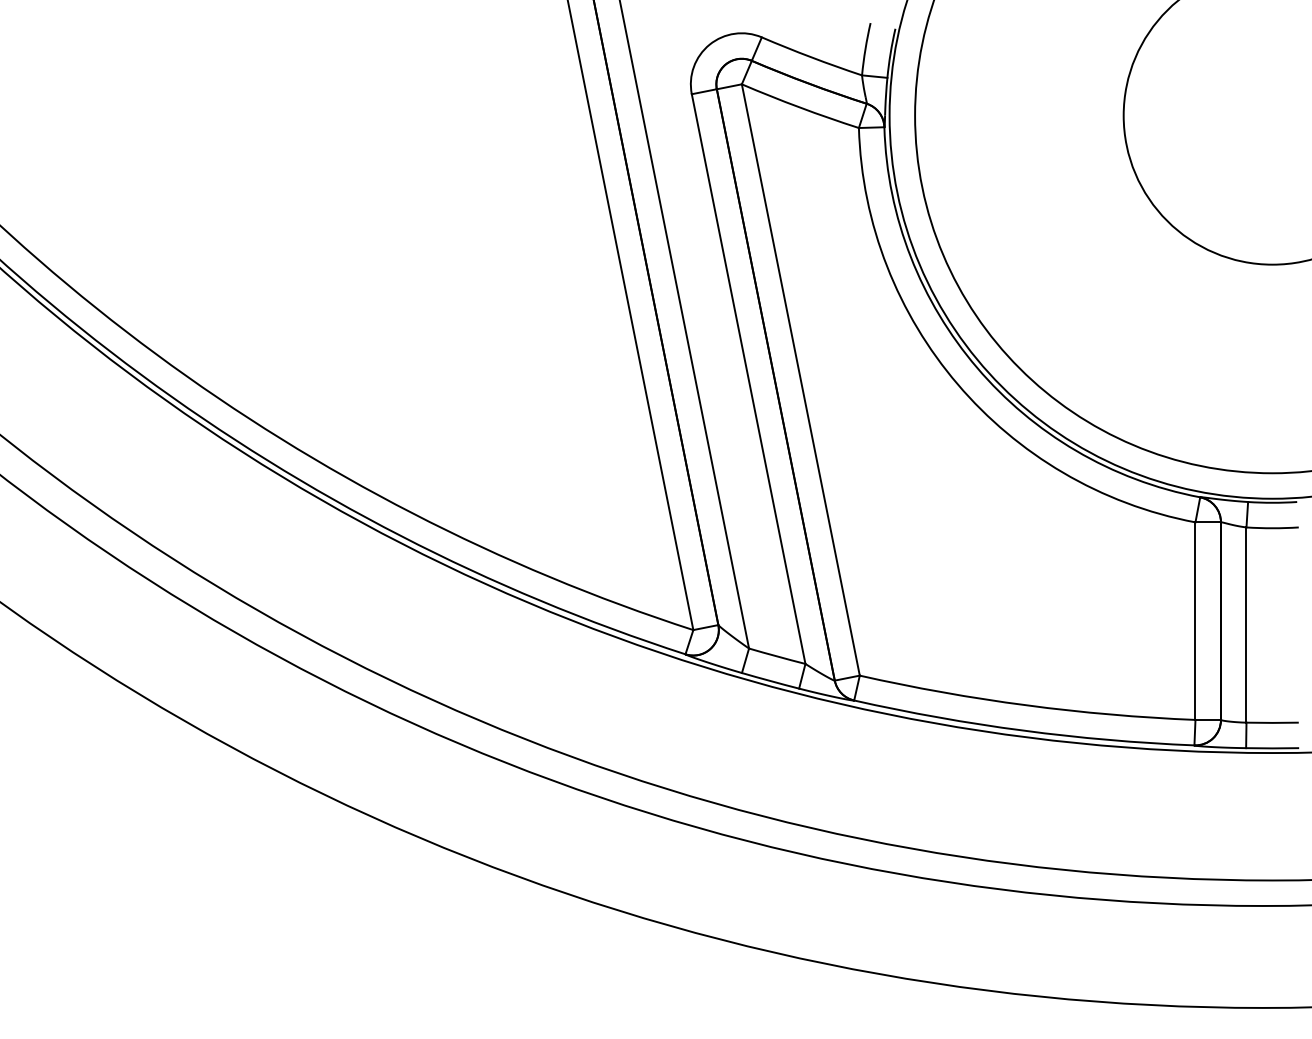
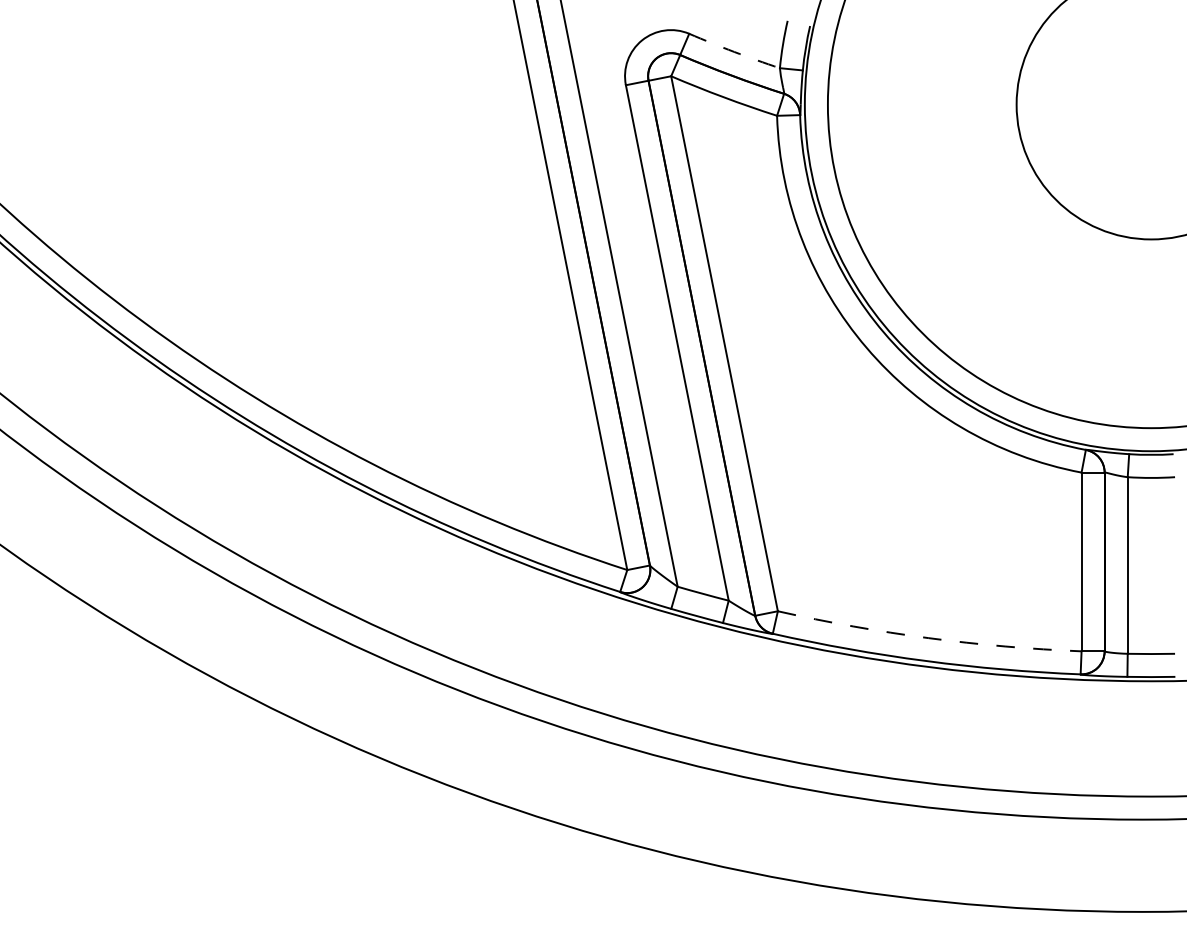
arc: (811, 56) -> (734, 51), solid -> dashed
arc: (1026, 705) -> (928, 638), solid -> dashed

